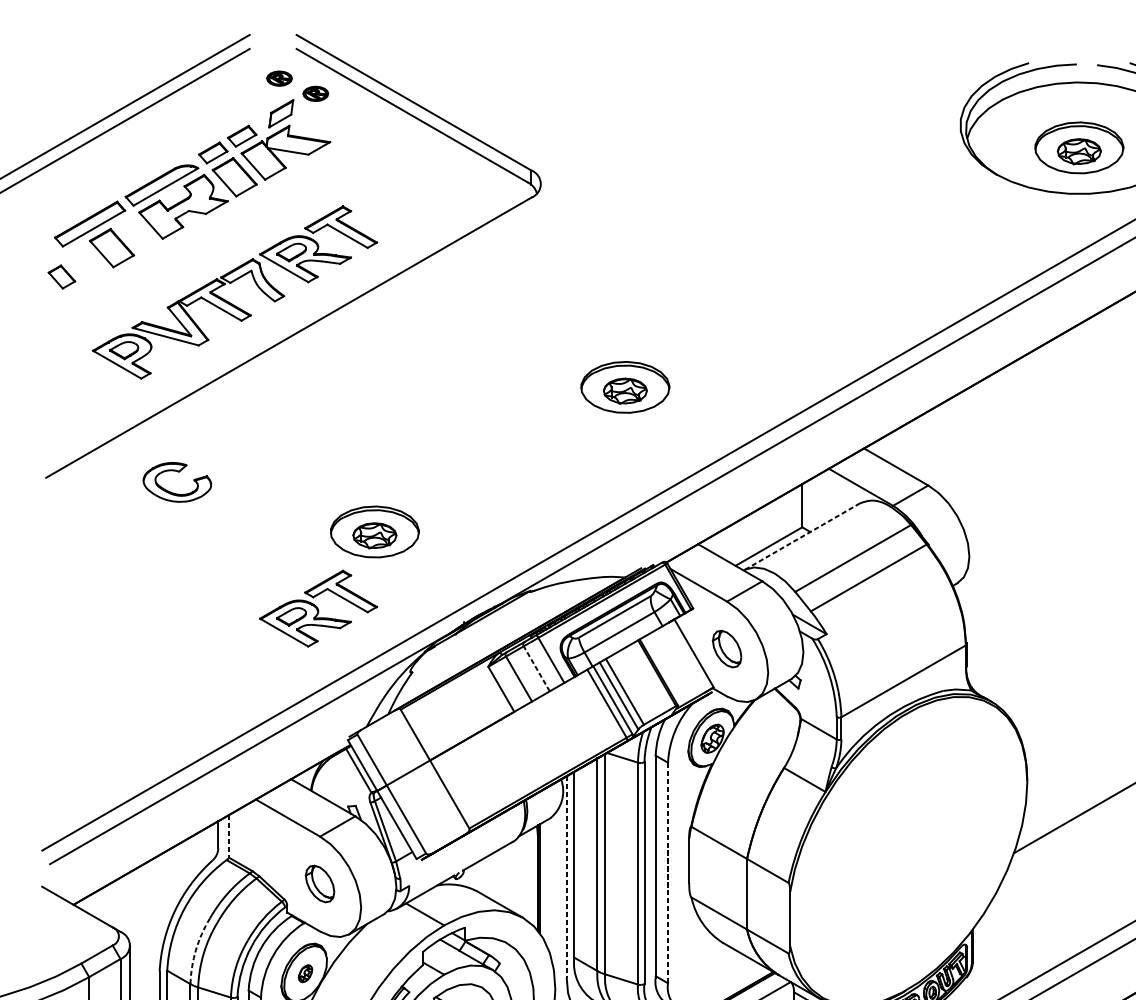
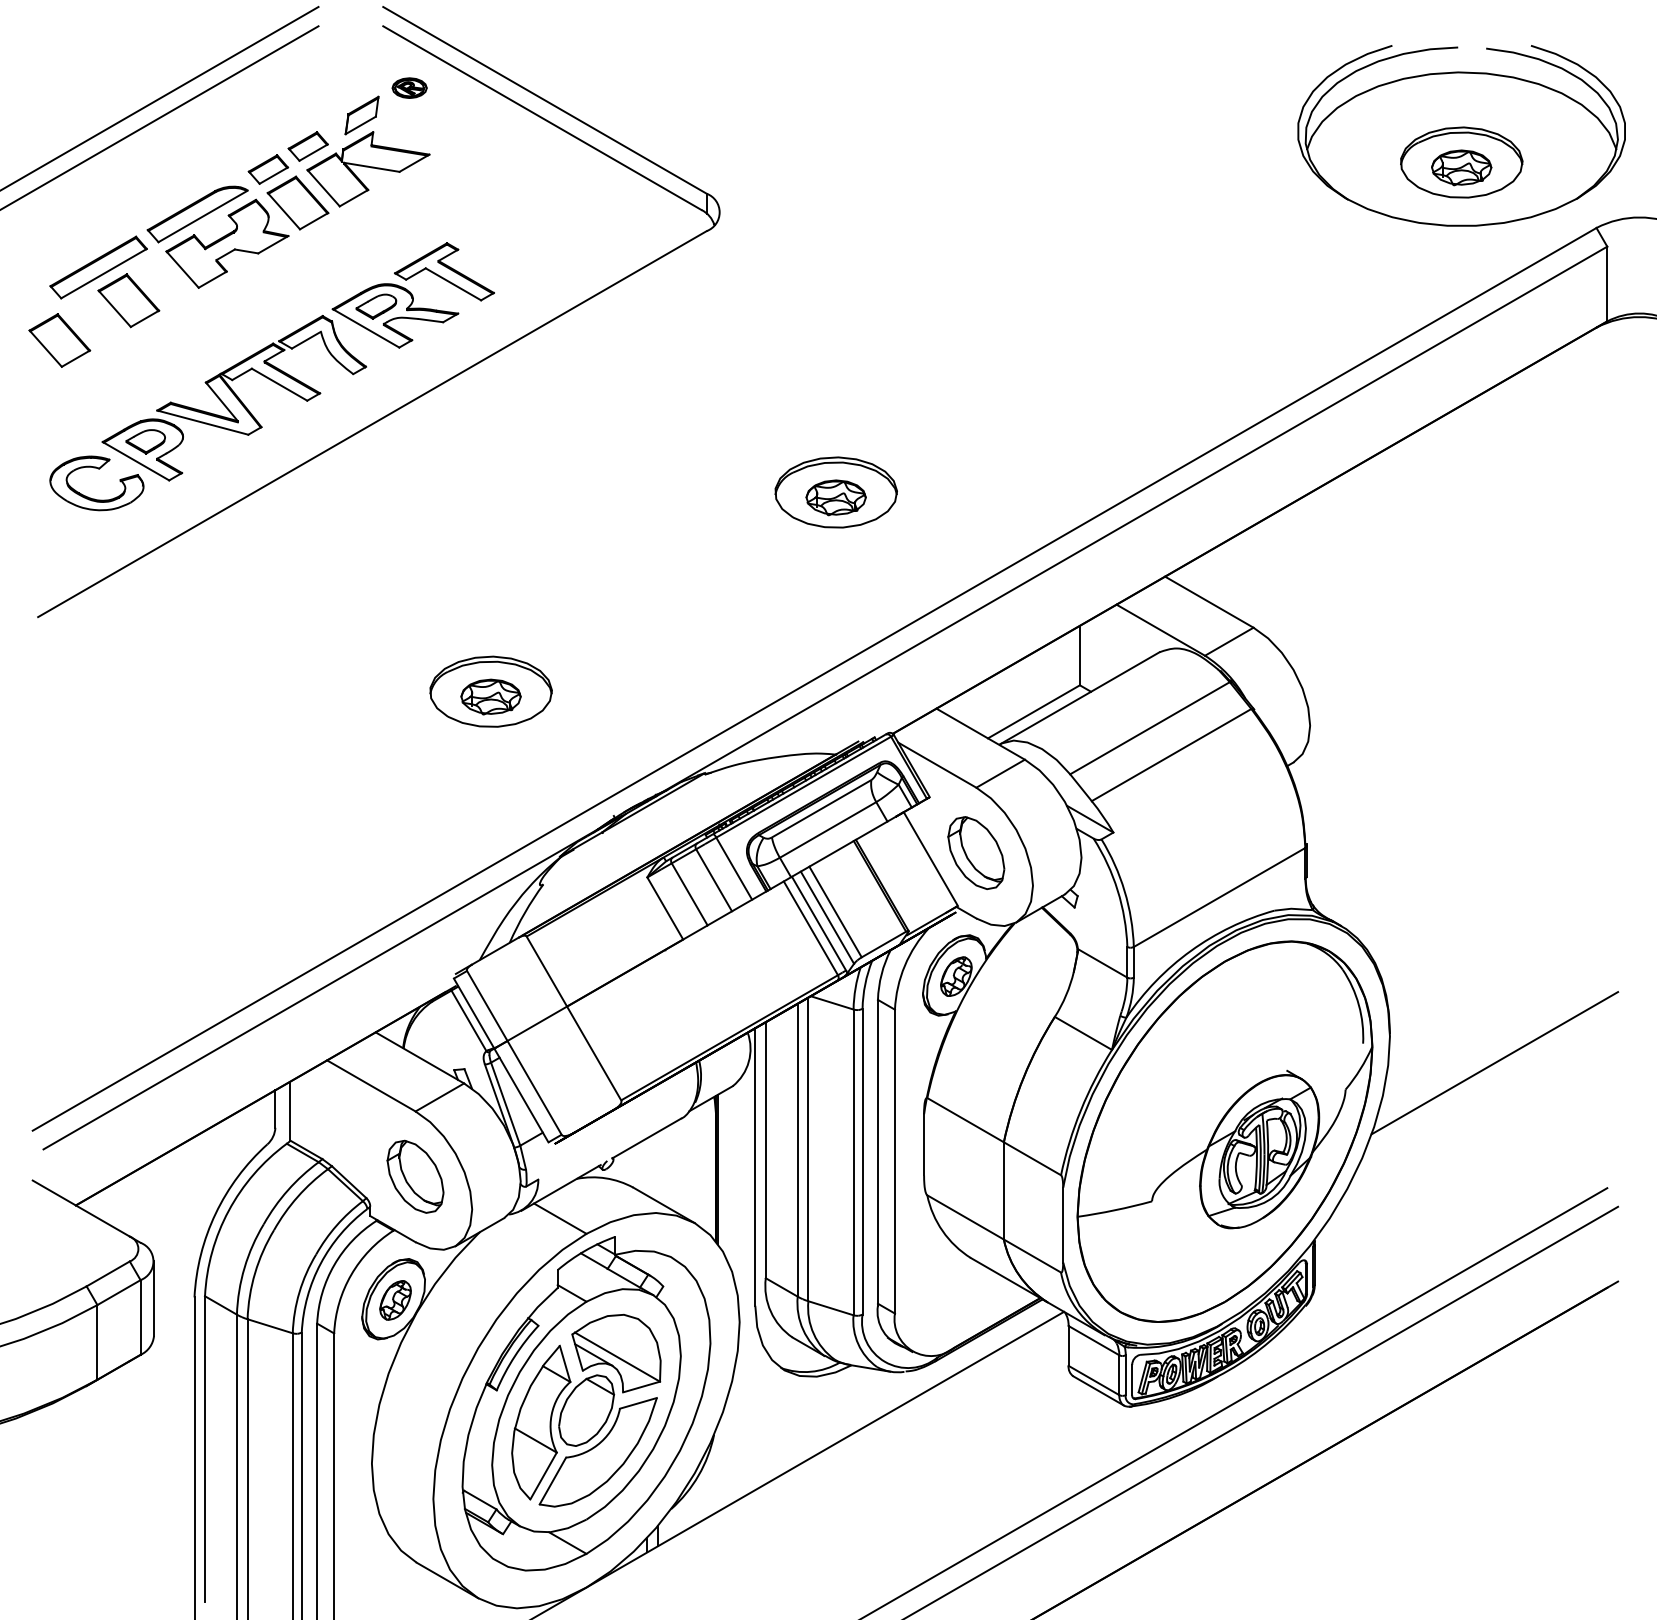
part: (279, 78) -> (359, 66), removed
part: (61, 277) -> (59, 340), size x1.67
part: (178, 472) -> (98, 469), moved
line: (801, 536) -> (1079, 698), dashed -> solid
part: (317, 608) -> (412, 797), removed
part: (727, 648) -> (976, 852), size x1.43
line: (537, 668) -> (714, 880), dashed -> solid
line: (229, 836) -> (290, 1111), dashed -> solid
part: (907, 851) -> (1224, 1131), added
line: (667, 872) -> (894, 1161), dashed -> solid
line: (566, 877) -> (755, 1167), dashed -> solid
part: (320, 883) -> (415, 1176), size x1.43
arc: (195, 949) -> (244, 1267), dashed -> solid
part: (305, 973) -> (395, 1300), size x1.67

